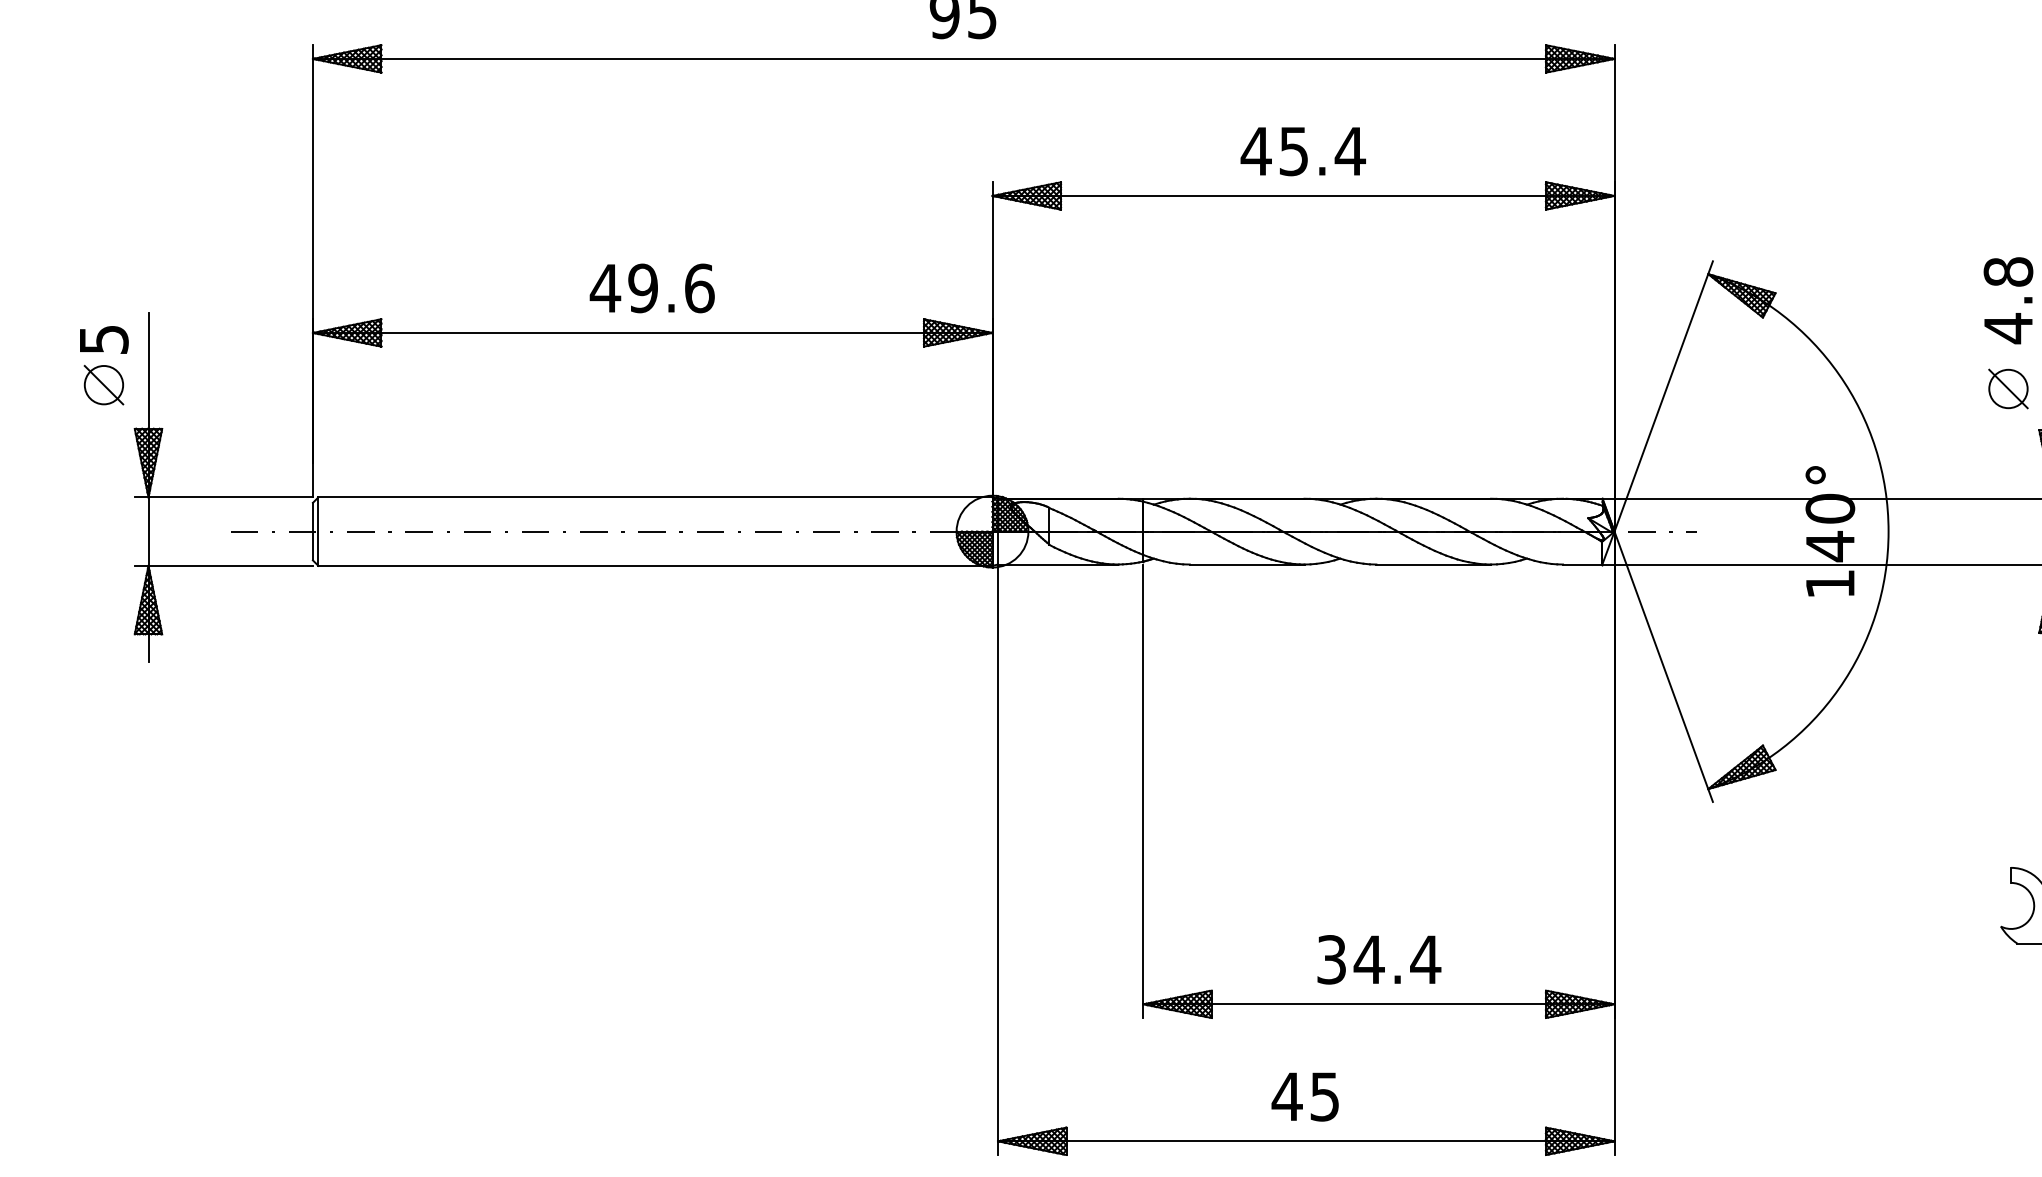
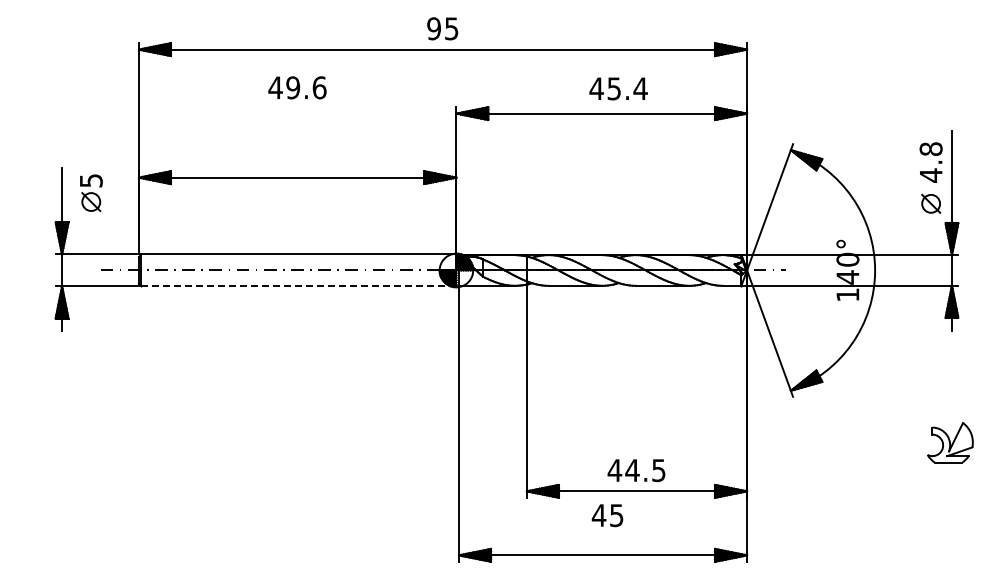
text: (1302, 150) -> (618, 88), moved
text: (652, 287) -> (297, 87), moved
part: (104, 366) -> (91, 193), moved
line: (656, 565) -> (299, 286), solid -> dashed
text: (1377, 959) -> (636, 470), 34.4 -> 44.5
text: (1305, 1096) -> (607, 515), moved

